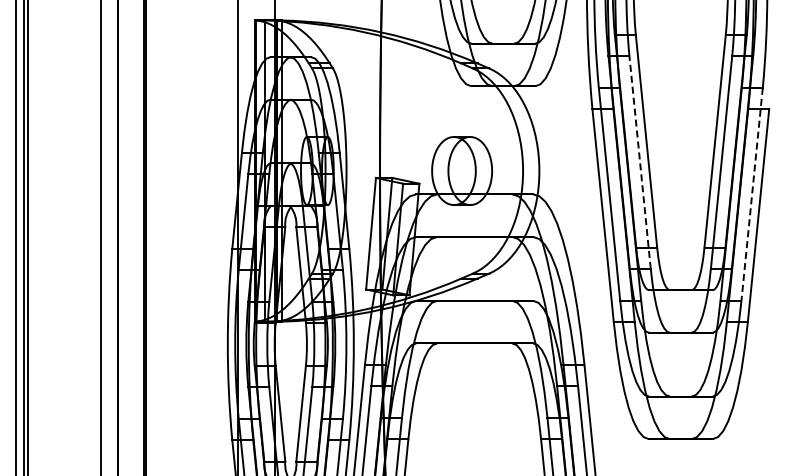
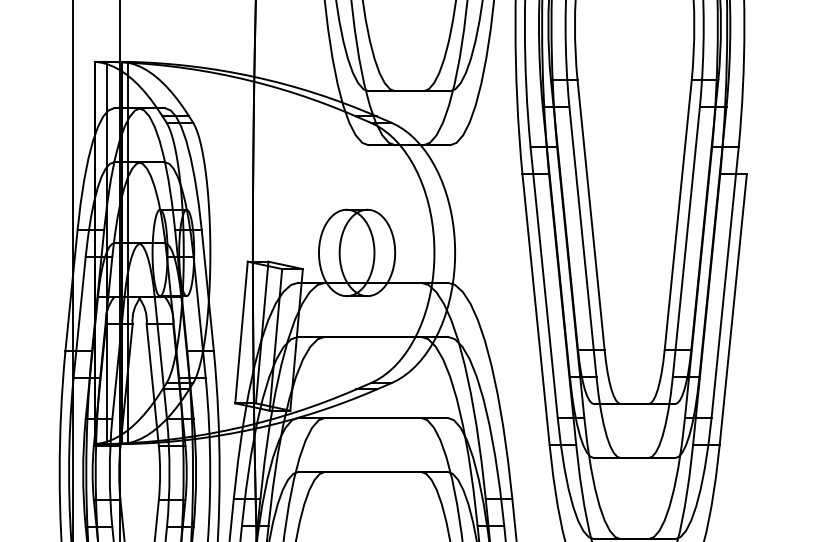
line: (640, 162) -> (583, 242), dashed -> solid
line: (752, 194) -> (725, 282), dashed -> solid

